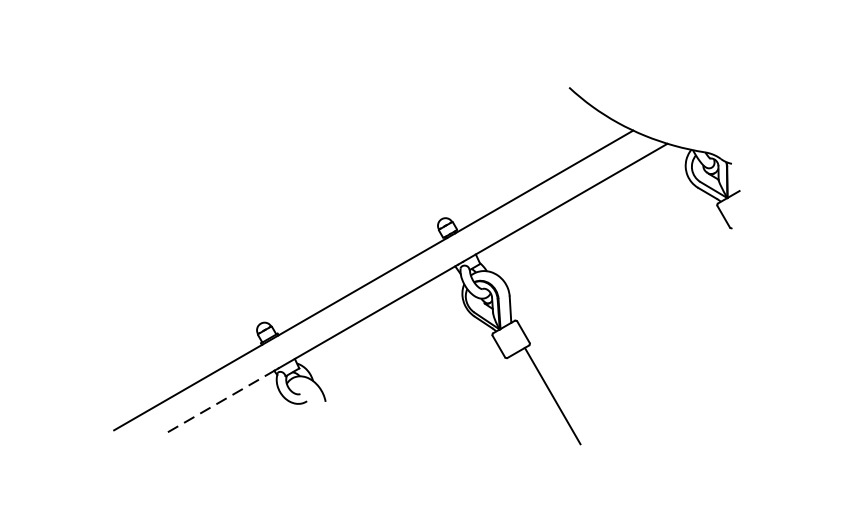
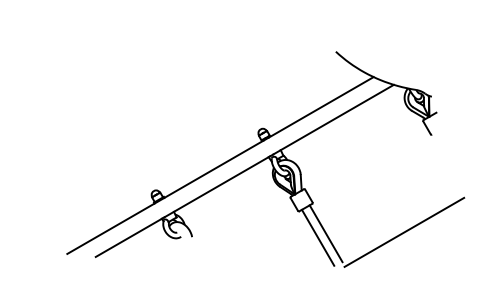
line: (685, 392) -> (404, 231), added
line: (538, 402) -> (317, 237), added
line: (217, 404) -> (128, 238), dashed -> solid

